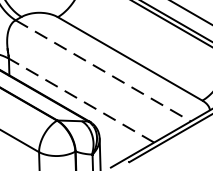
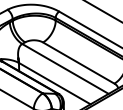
line: (103, 69) -> (65, 68), dashed -> solid
line: (80, 100) -> (54, 83), dashed -> solid

